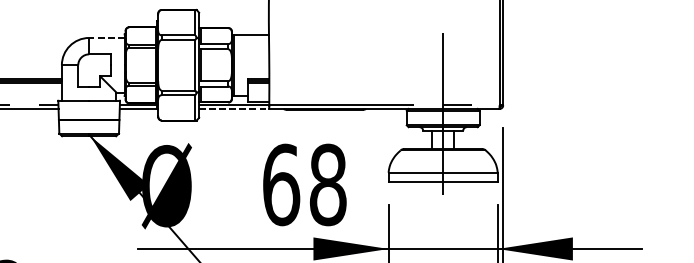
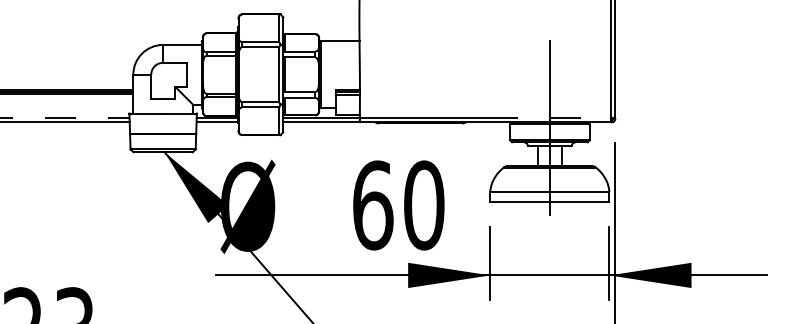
line: (106, 37) -> (182, 44), dashed -> solid
line: (235, 108) -> (322, 122), dashed -> solid
text: (328, 184) -> (424, 205), 68 -> 60

